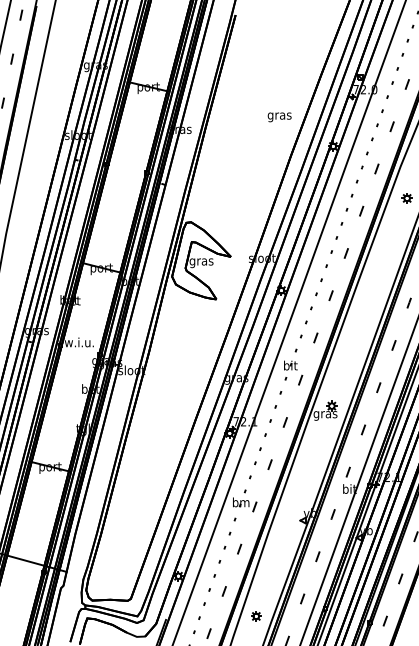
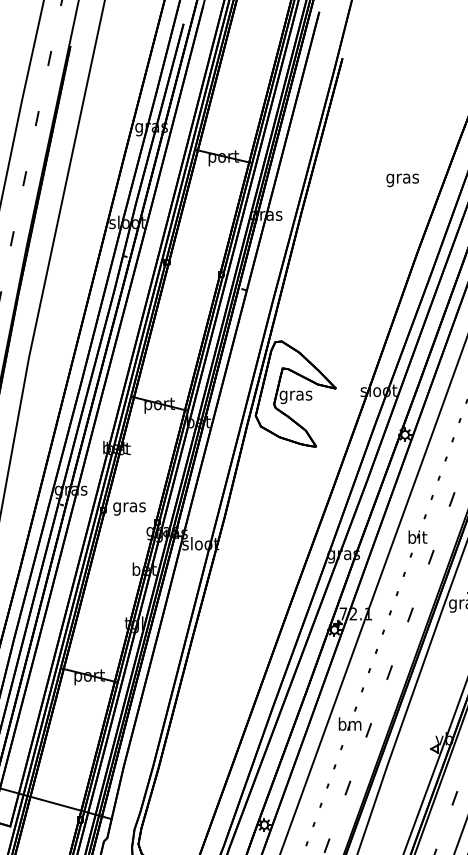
text: (279, 117) -> (402, 180), moved
text: (78, 343) -> (127, 507), w.i.u. -> gras

